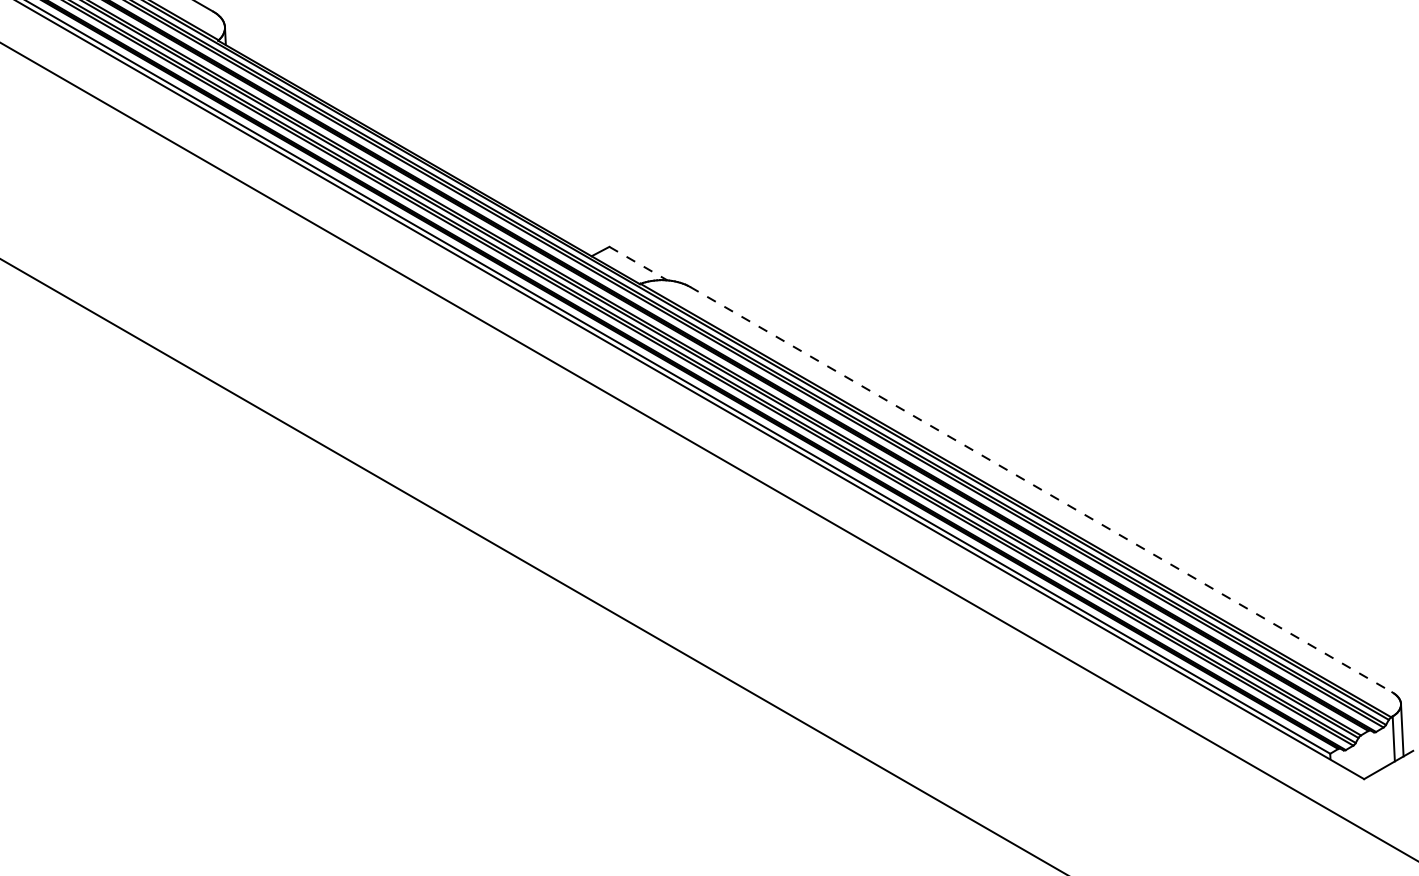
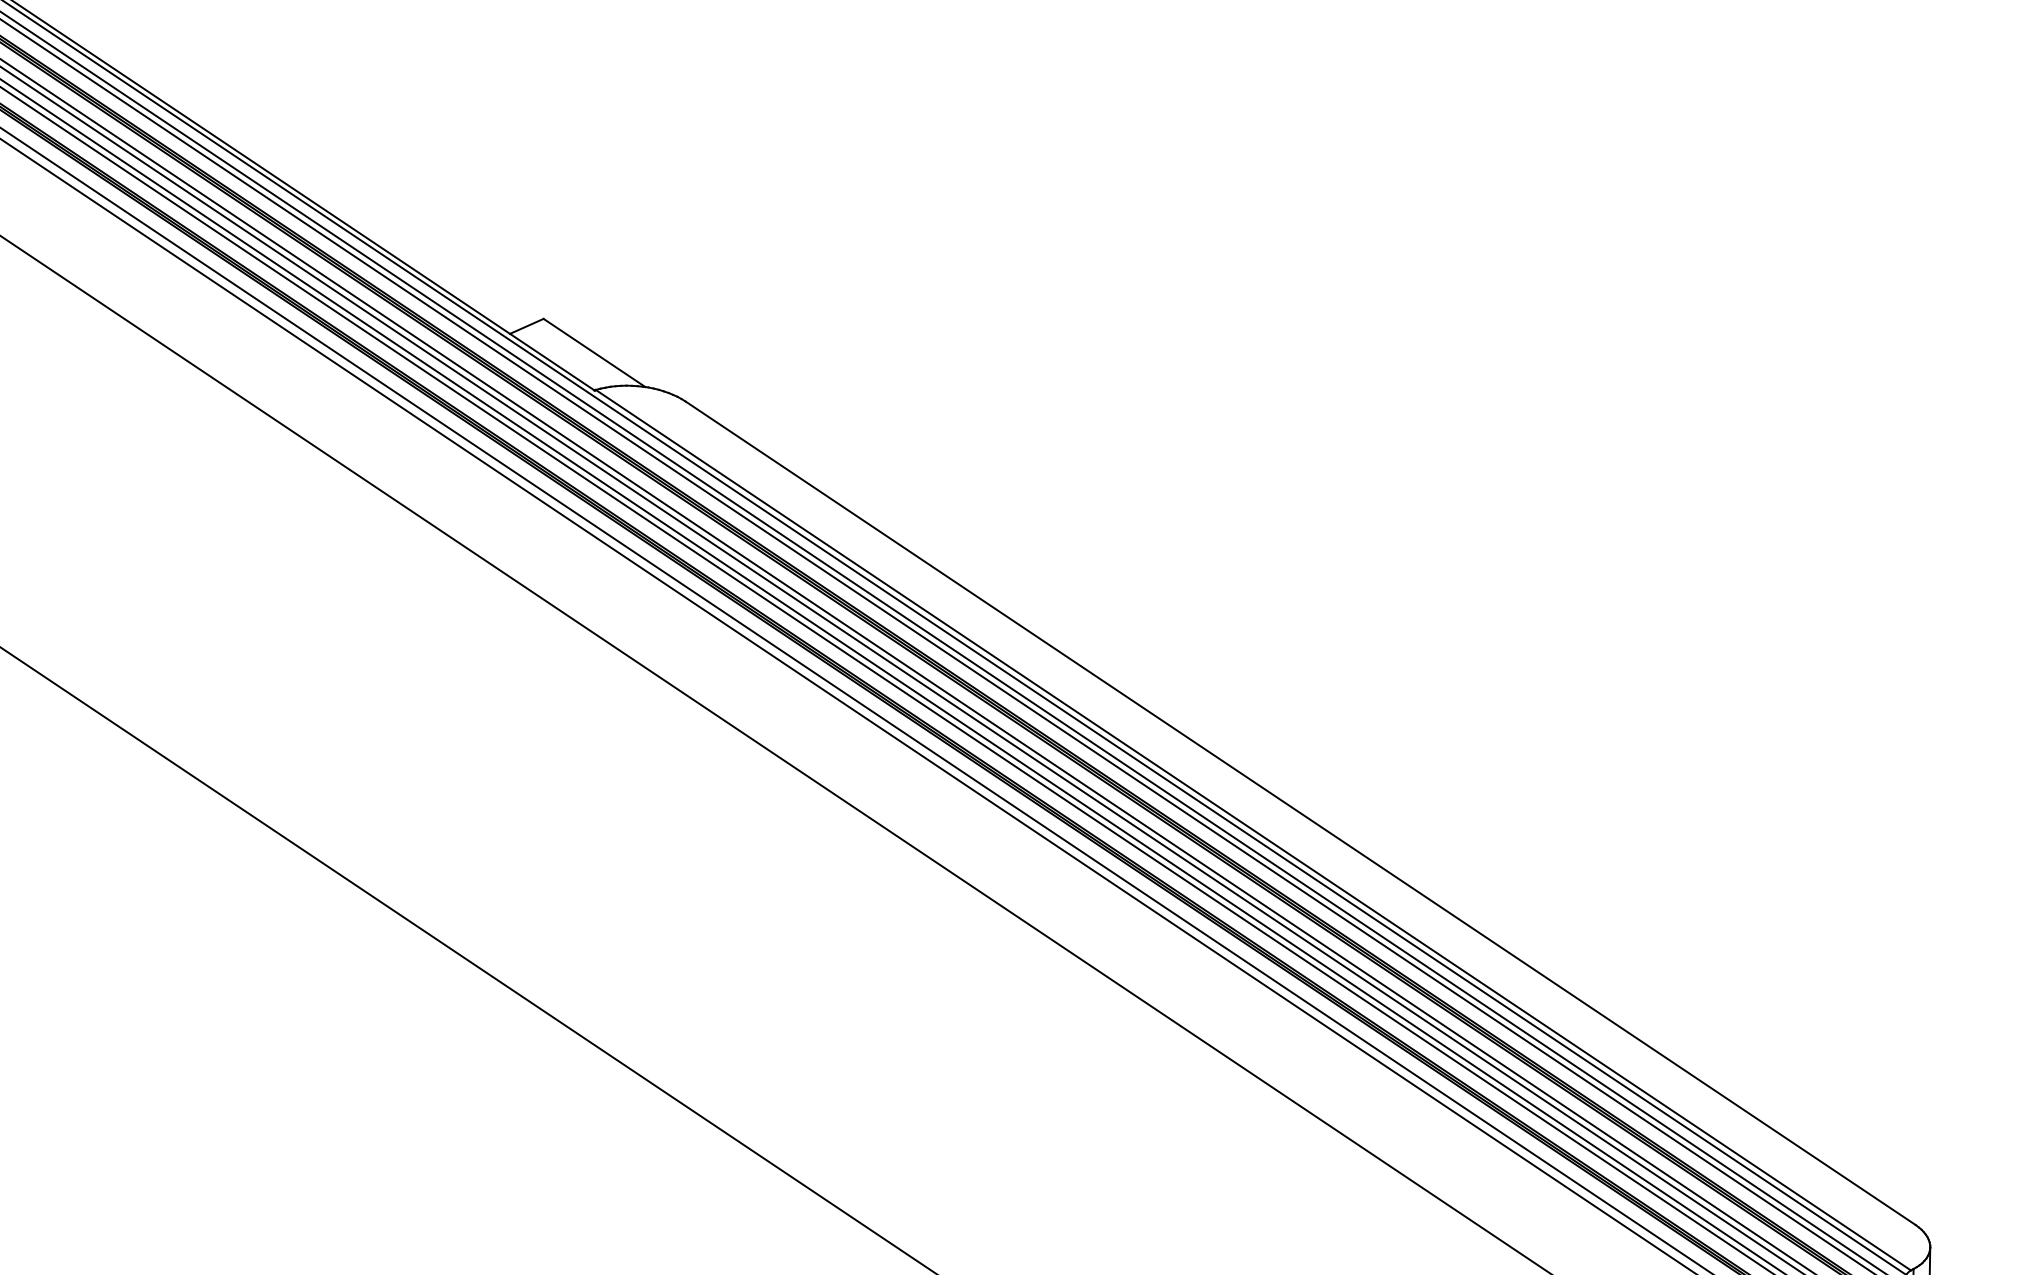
line: (638, 263) -> (594, 352), dashed -> solid
line: (1041, 489) -> (1301, 813), dashed -> solid

